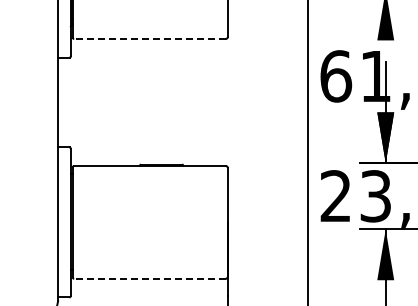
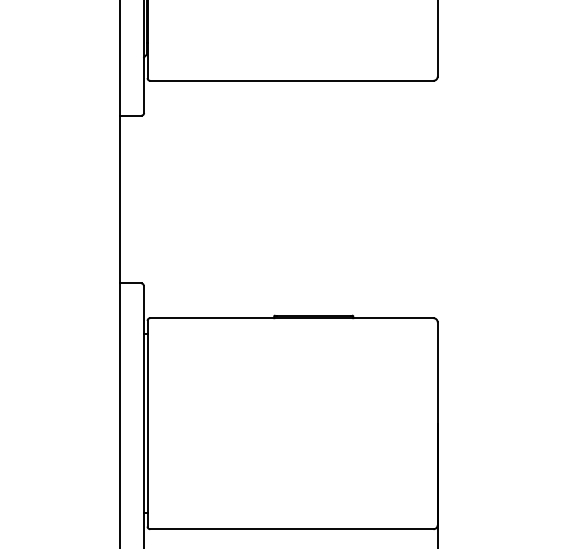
line: (149, 39) -> (291, 81), dashed -> solid
line: (149, 278) -> (291, 528), dashed -> solid

